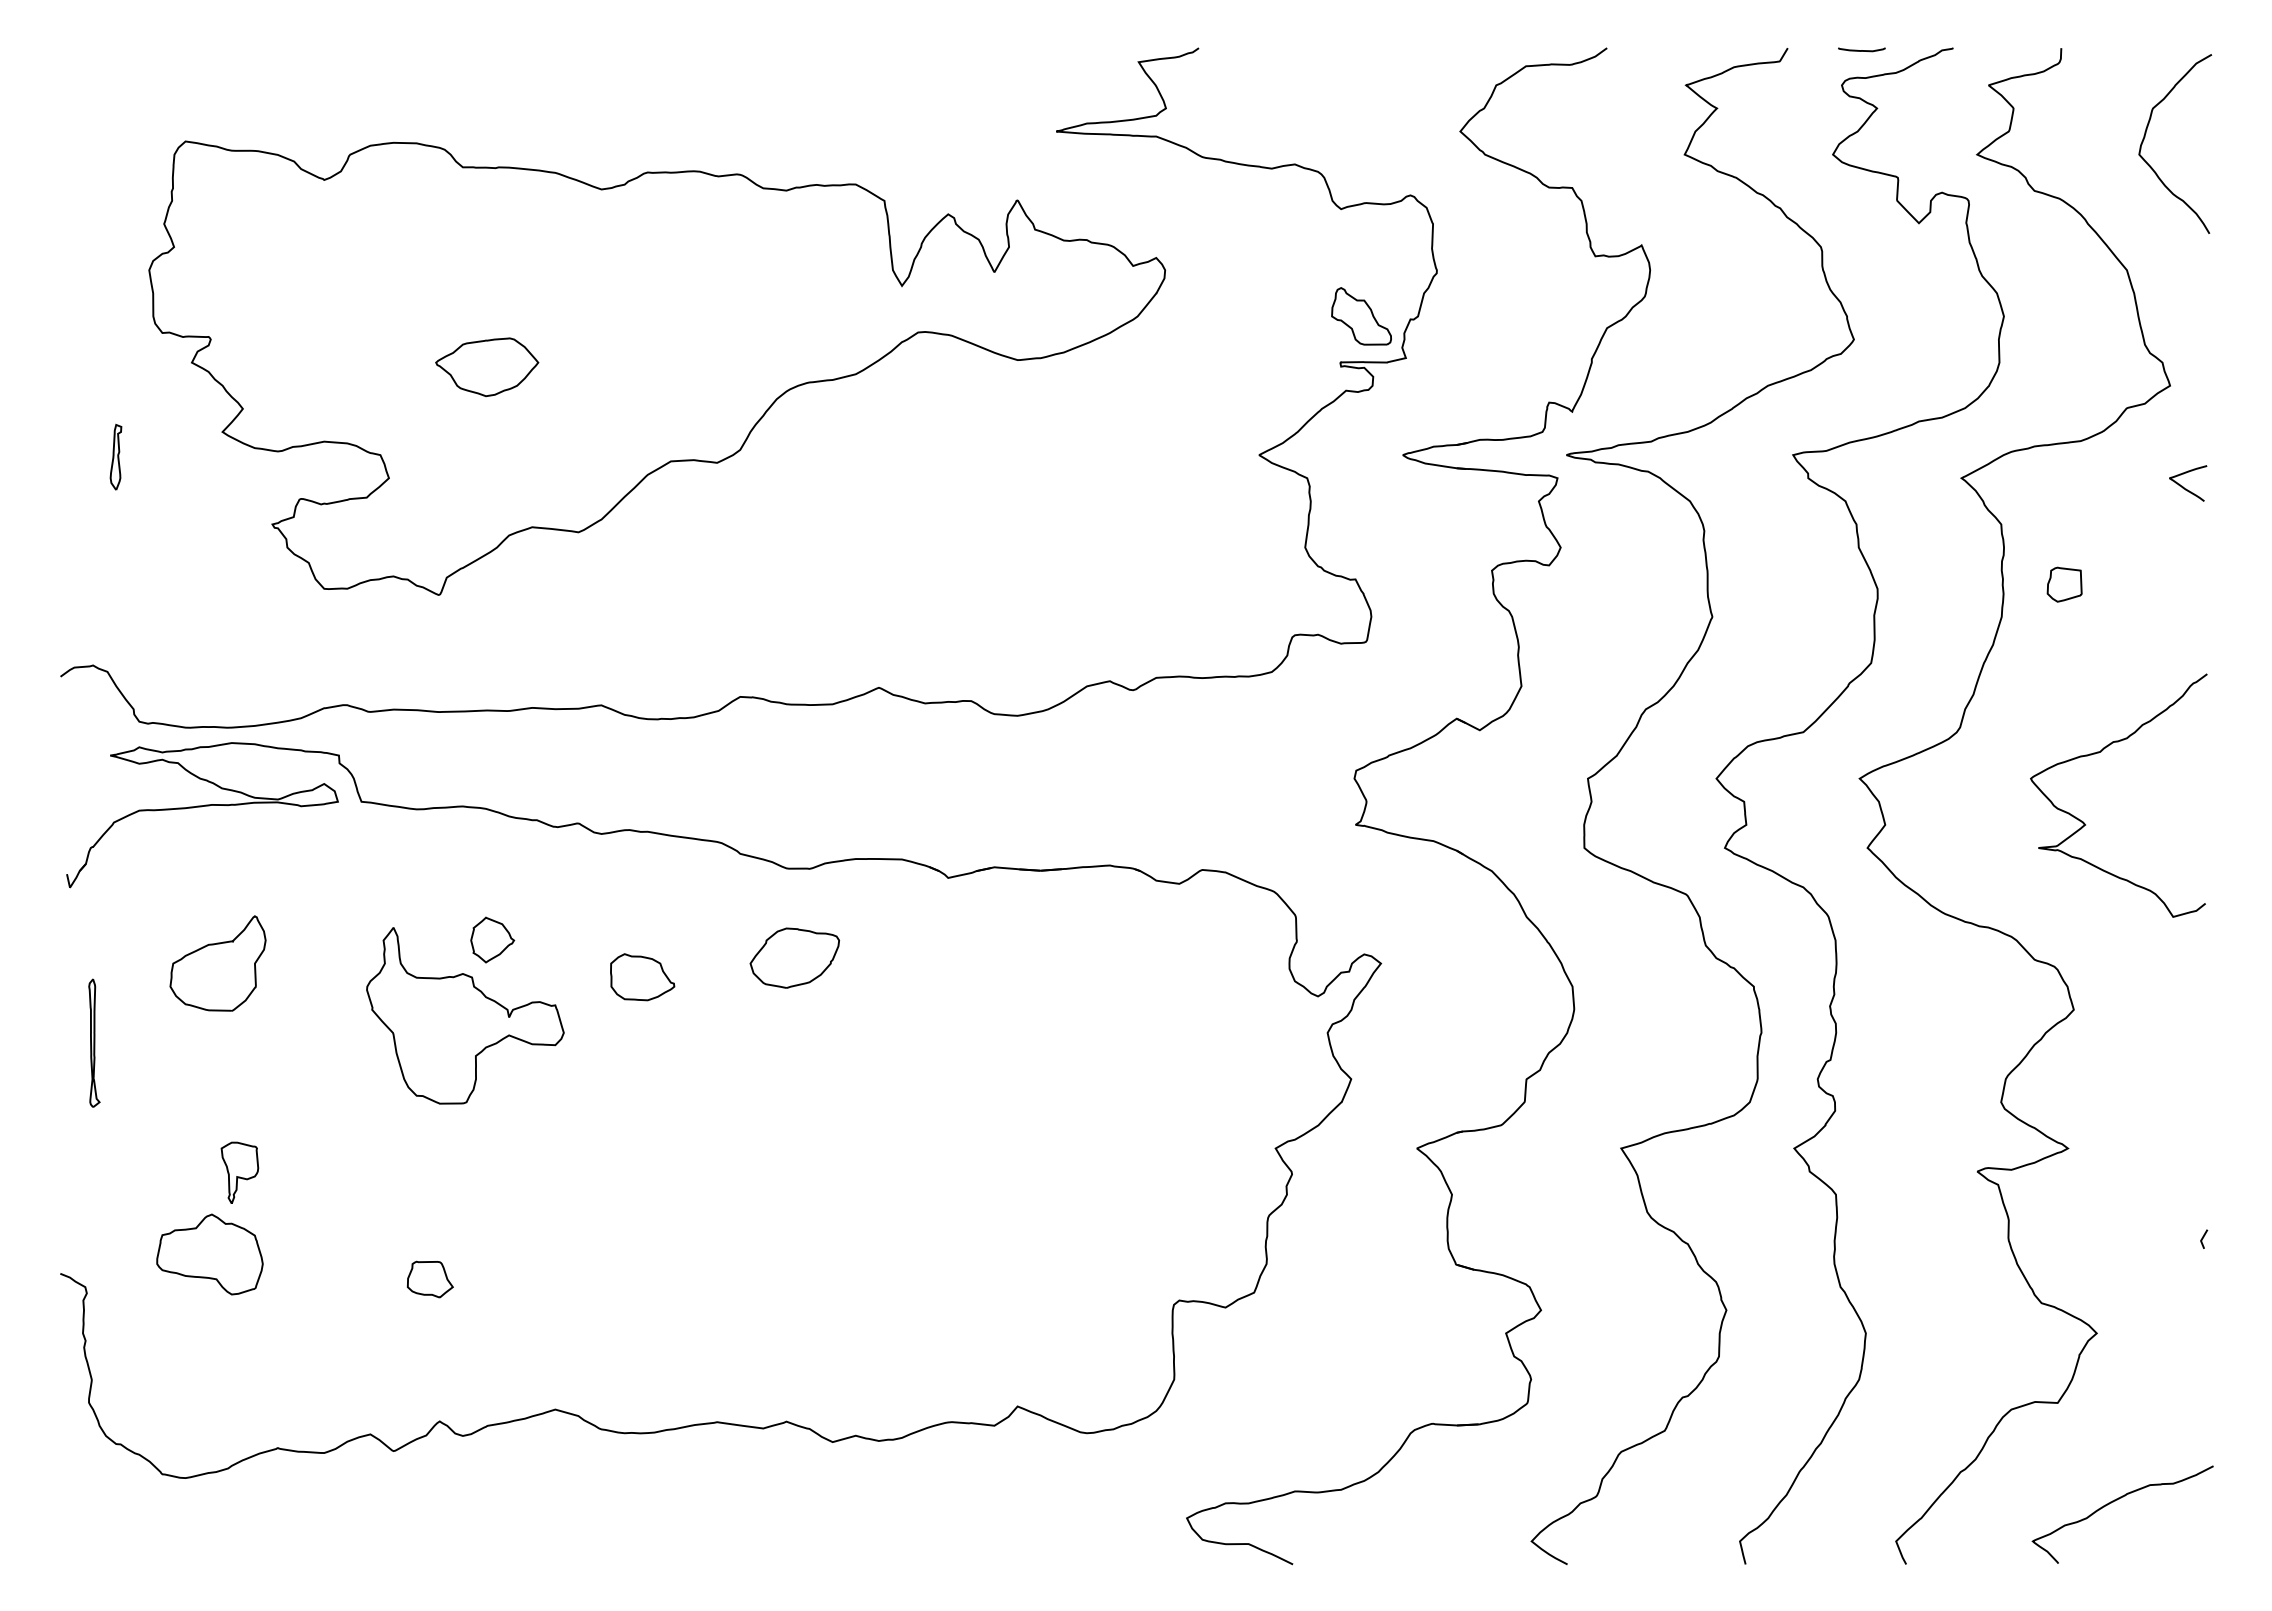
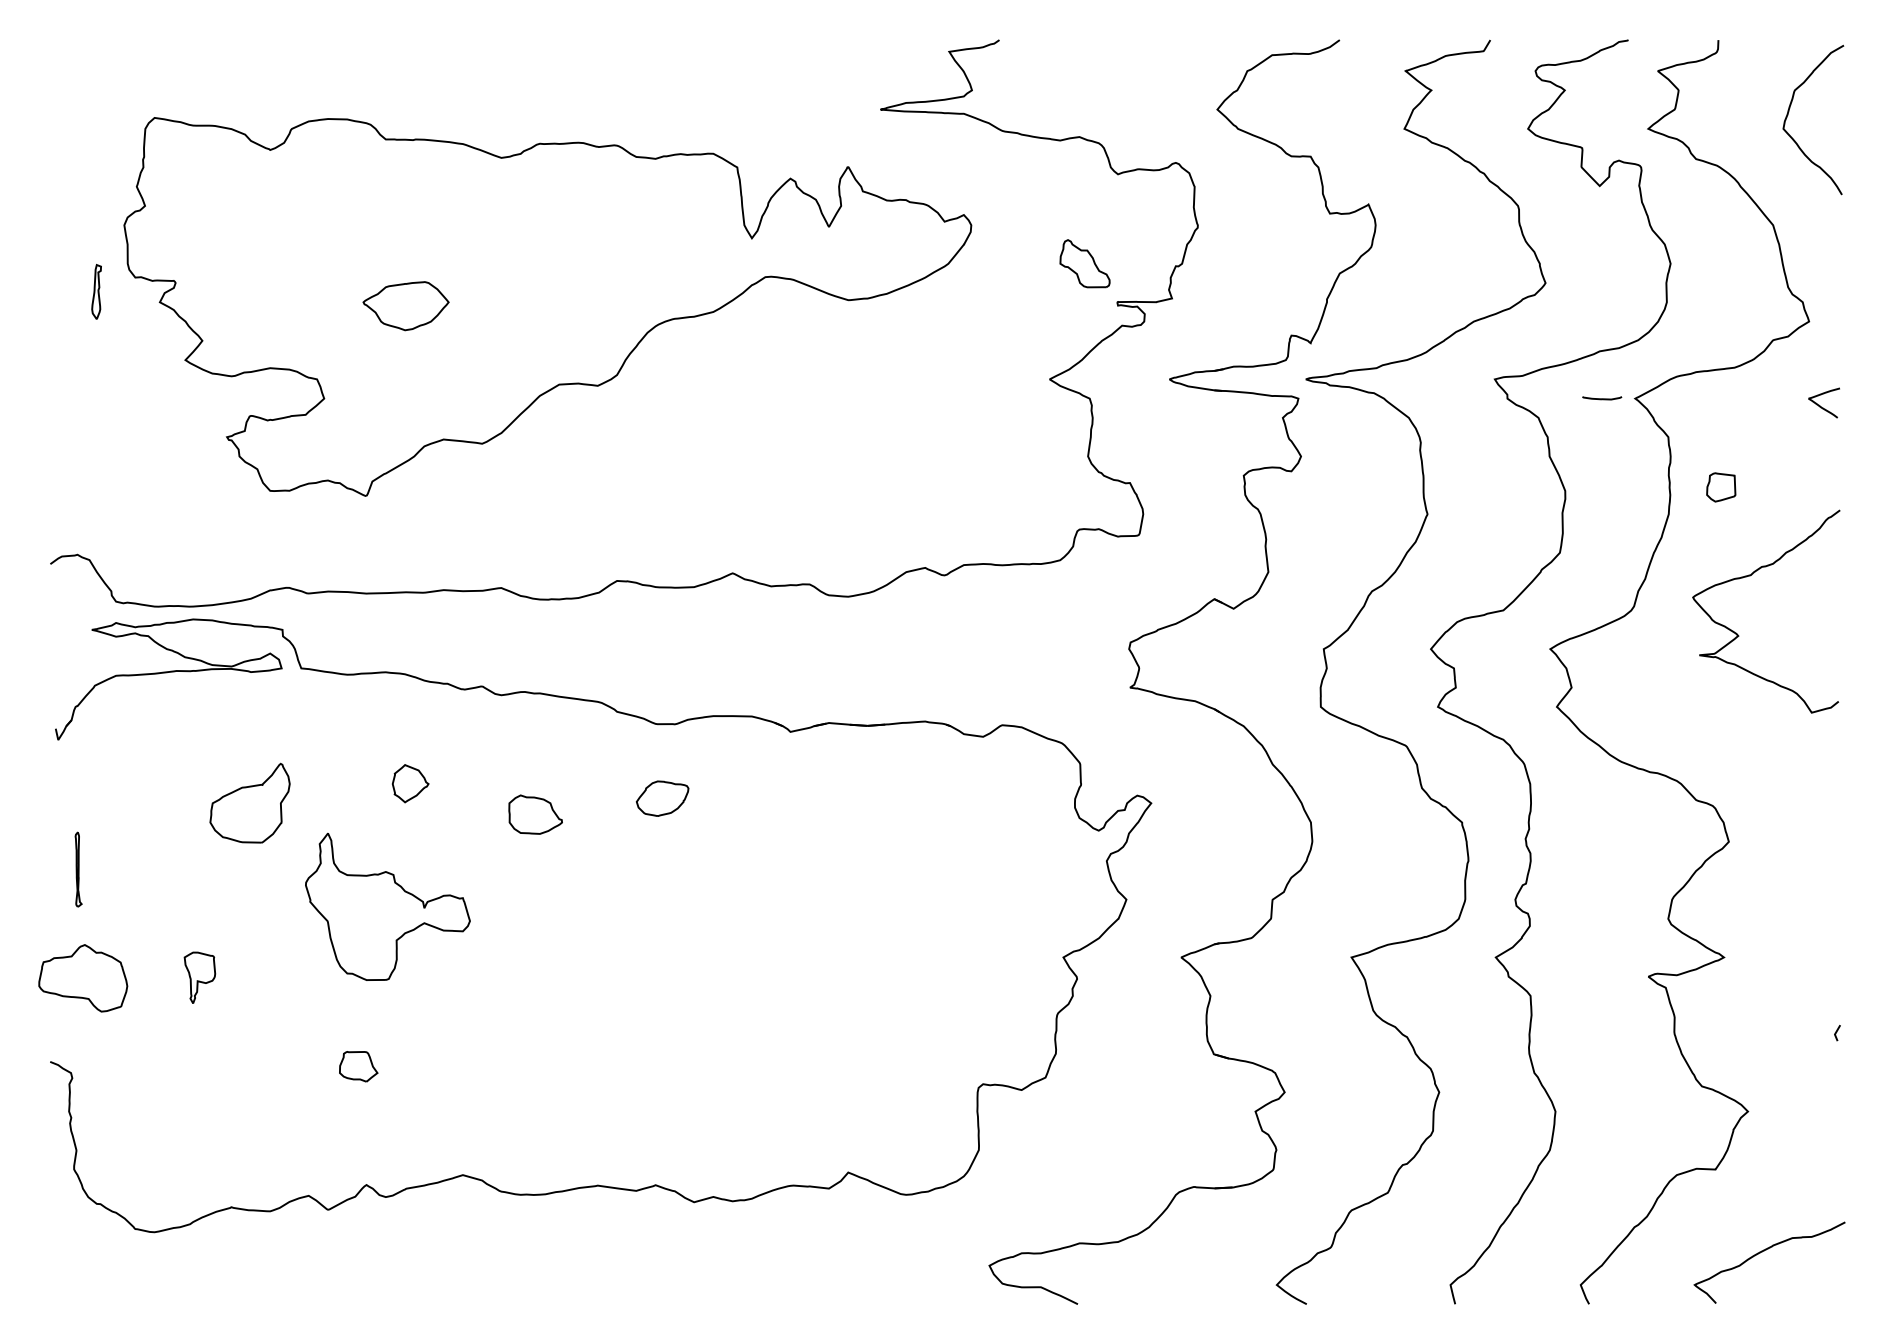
curve: (1861, 50) -> (1601, 398), moved
part: (1361, 316) -> (1084, 263), moved
part: (115, 456) -> (96, 291), moved
curve: (2085, 823) -> (1738, 634), moved
part: (794, 957) -> (662, 798), size x0.7
part: (217, 963) -> (249, 803), moved
part: (465, 1015) -> (388, 906), moved
part: (94, 1042) -> (78, 869), size x0.7
part: (209, 1254) -> (82, 978), moved

